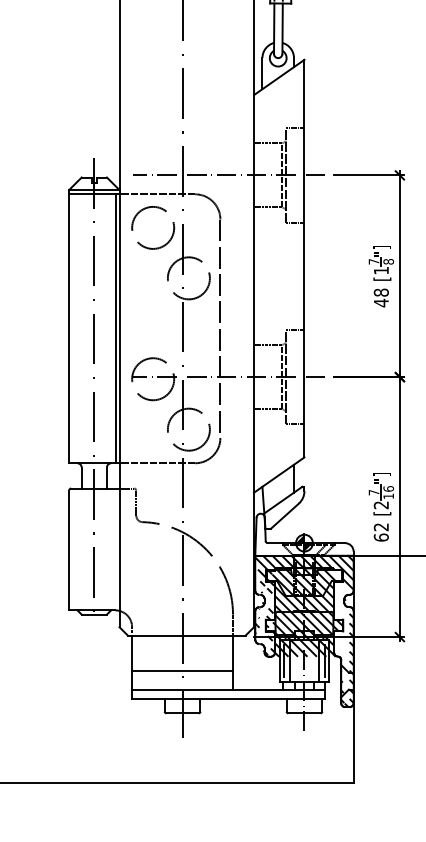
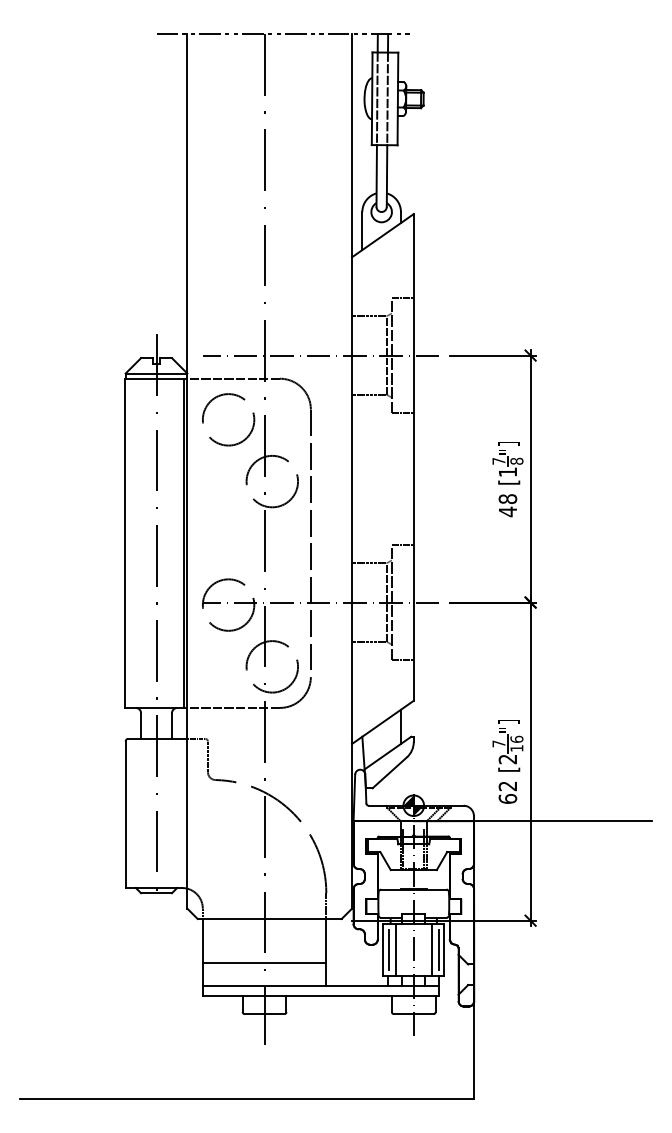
hatch: (304, 631) -> (413, 913), removed

